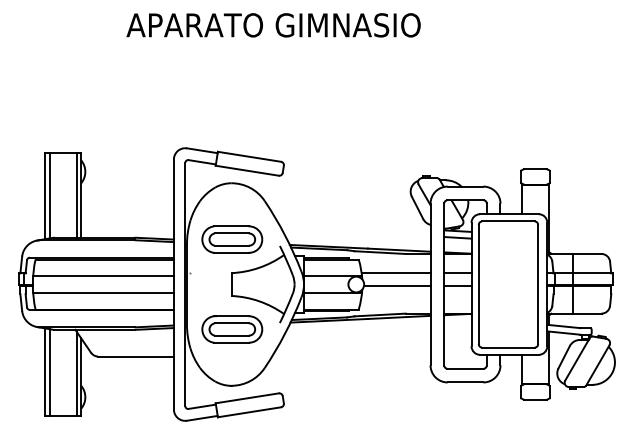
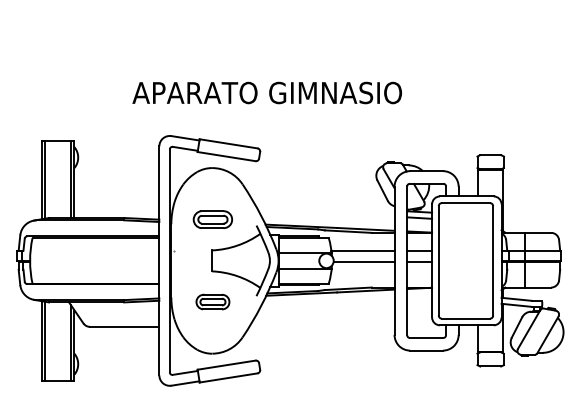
text: (273, 25) -> (267, 93), moved
part: (232, 239) -> (213, 219), size x0.7
line: (103, 276) -> (94, 253), removed
line: (103, 293) -> (94, 269), removed
part: (232, 329) -> (213, 302), size x0.6

